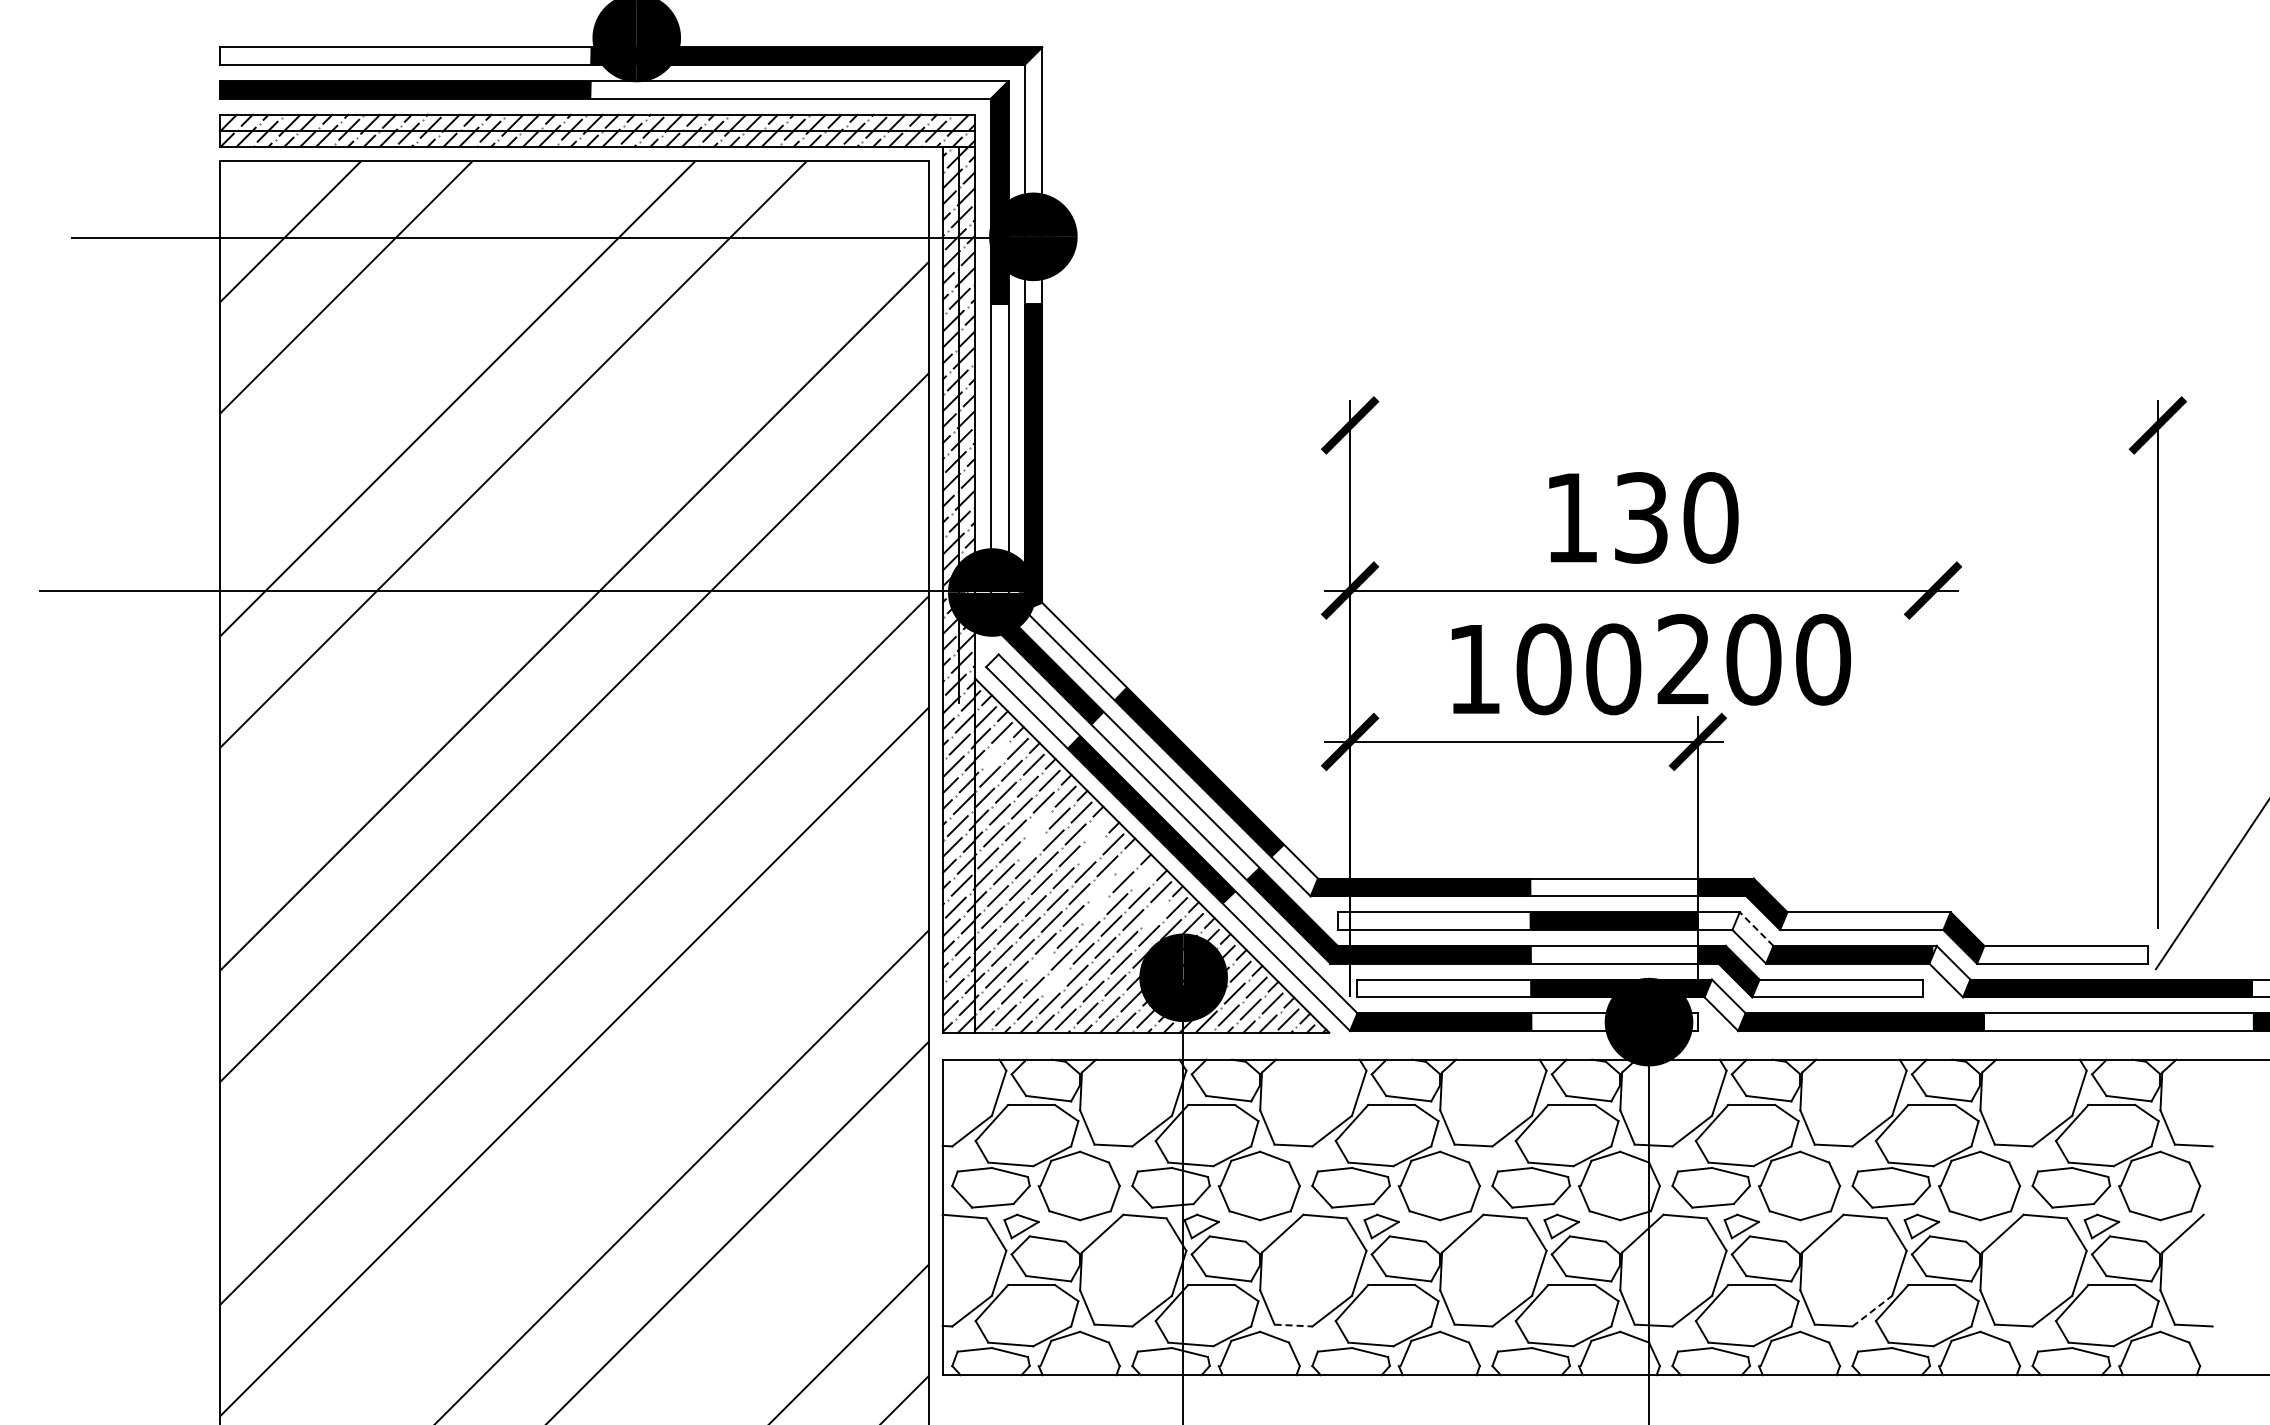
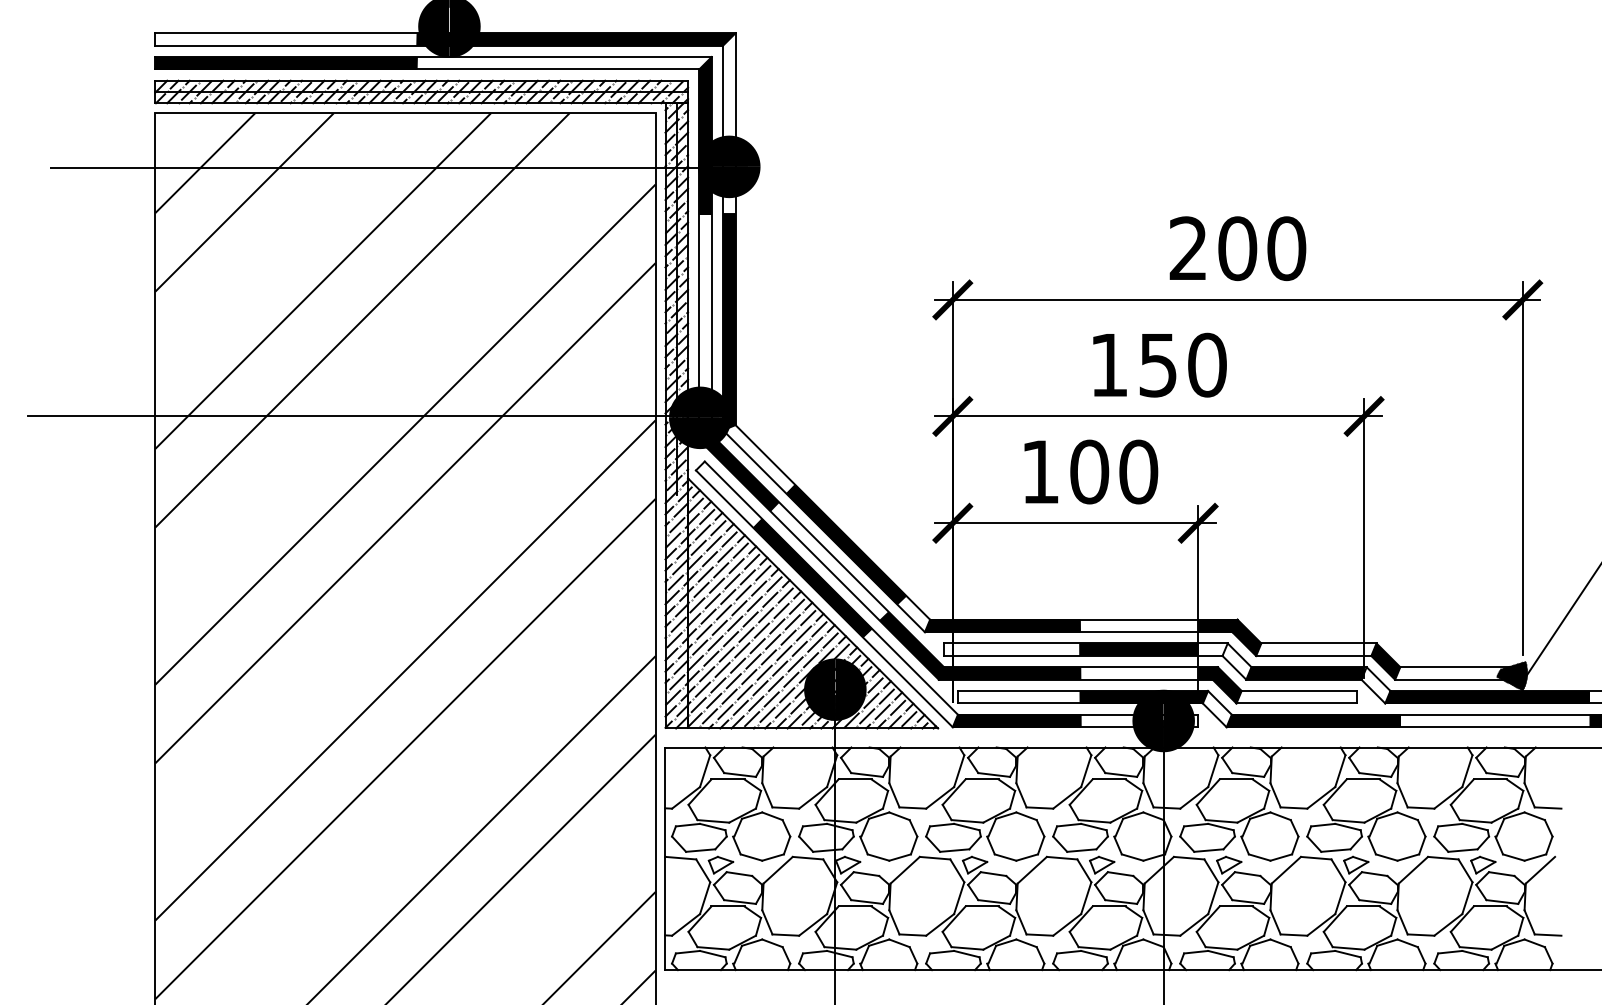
line: (1753, 425) -> (1237, 299), added
text: (1641, 517) -> (1158, 364), 130 -> 150
text: (1754, 659) -> (1238, 248), moved
line: (996, 754) -> (703, 532), added
line: (1933, 763) -> (1364, 538), added
line: (1037, 824) -> (732, 581), added
line: (1097, 828) -> (774, 584), added
line: (1031, 846) -> (727, 597), added
line: (1091, 850) -> (770, 599), added
line: (1129, 860) -> (797, 606), added
line: (1145, 876) -> (808, 618), added
line: (1101, 888) -> (777, 626), added
line: (1095, 910) -> (773, 642), added
line: (1155, 913) -> (815, 644), added
line: (1756, 929) -> (1239, 655), dashed -> solid
hatch: (2142, 958) -> (1511, 676), added
line: (1039, 965) -> (733, 681), added
line: (1055, 981) -> (744, 692), added
line: (1872, 1310) -> (1321, 924), dashed -> solid
line: (1293, 1325) -> (912, 935), dashed -> solid

